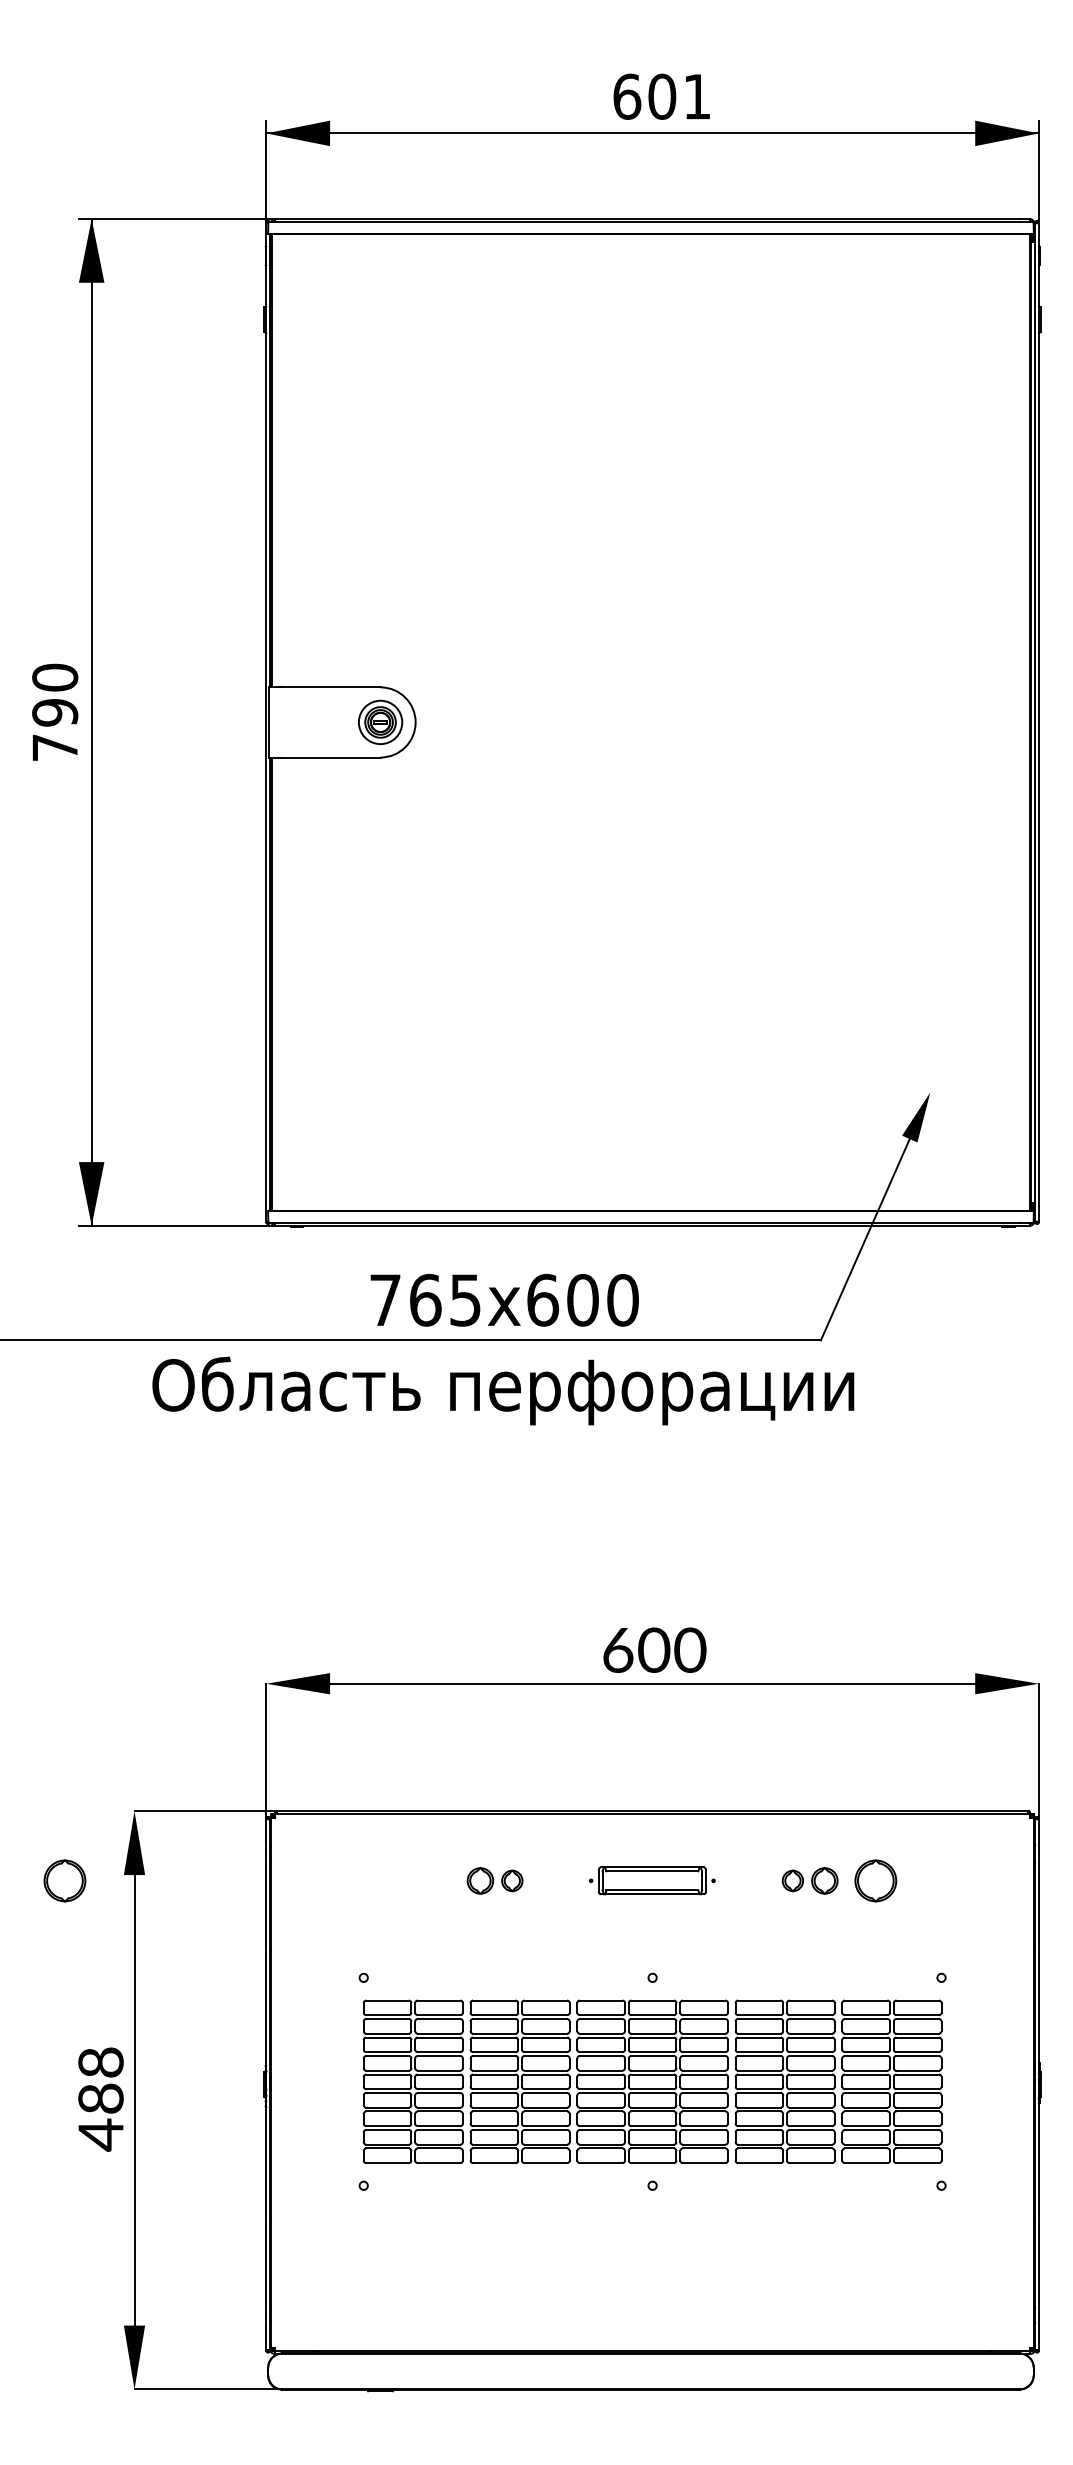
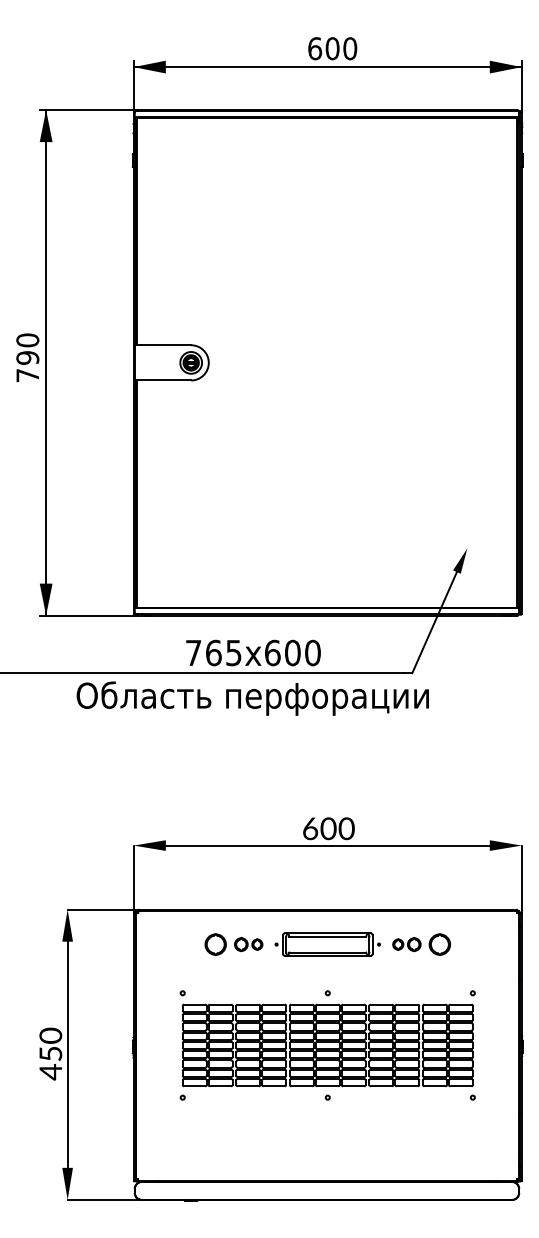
text: (697, 96) -> (350, 48), 601 -> 600
part: (64, 1880) -> (215, 944), moved
part: (652, 1880) -> (327, 944), size x1.67
text: (100, 2079) -> (50, 1044), 488 -> 450

